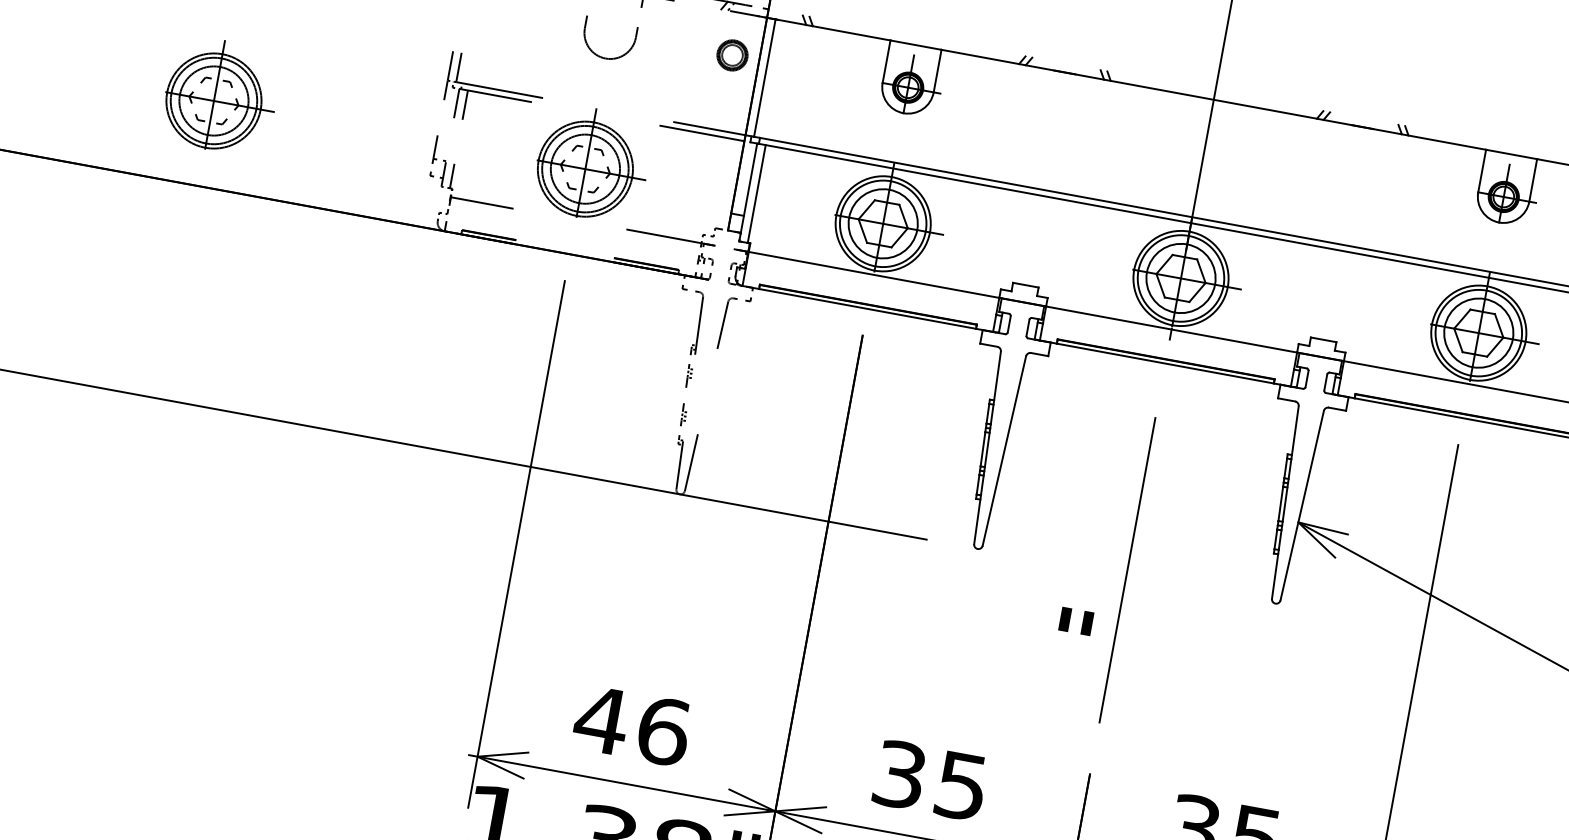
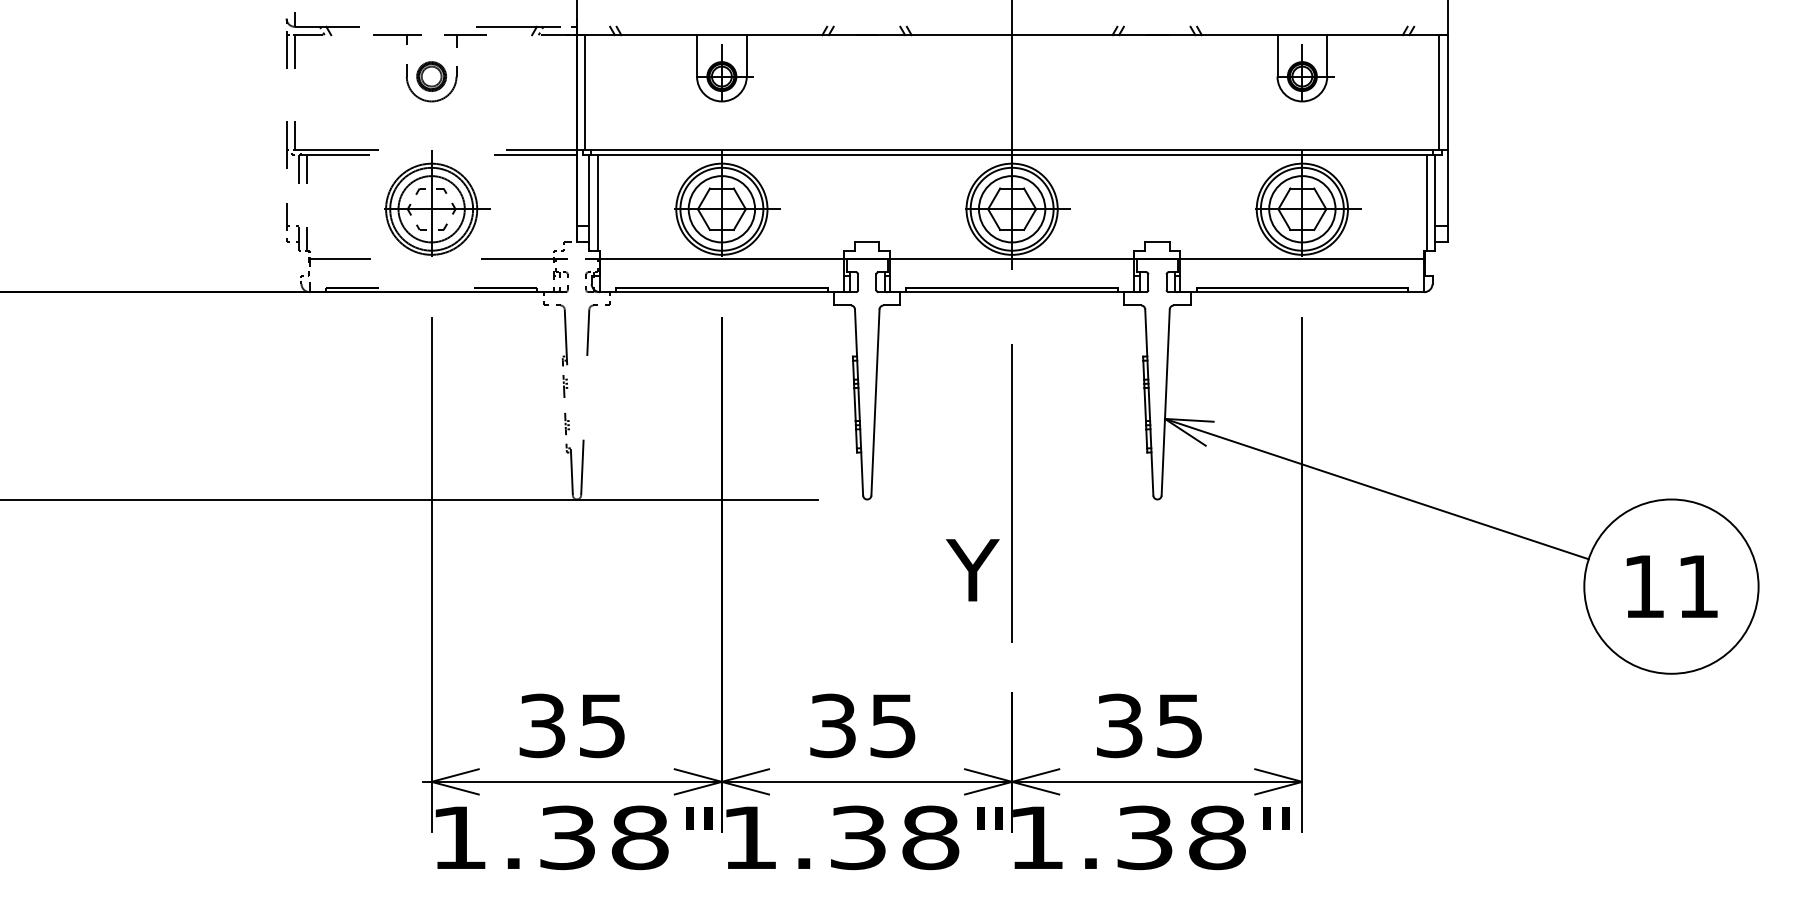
part: (732, 55) -> (431, 76), moved
part: (221, 96) -> (75, 203), removed
text: (1072, 641) -> (972, 570), " -> Y
text: (631, 725) -> (571, 725), 46 -> 35

